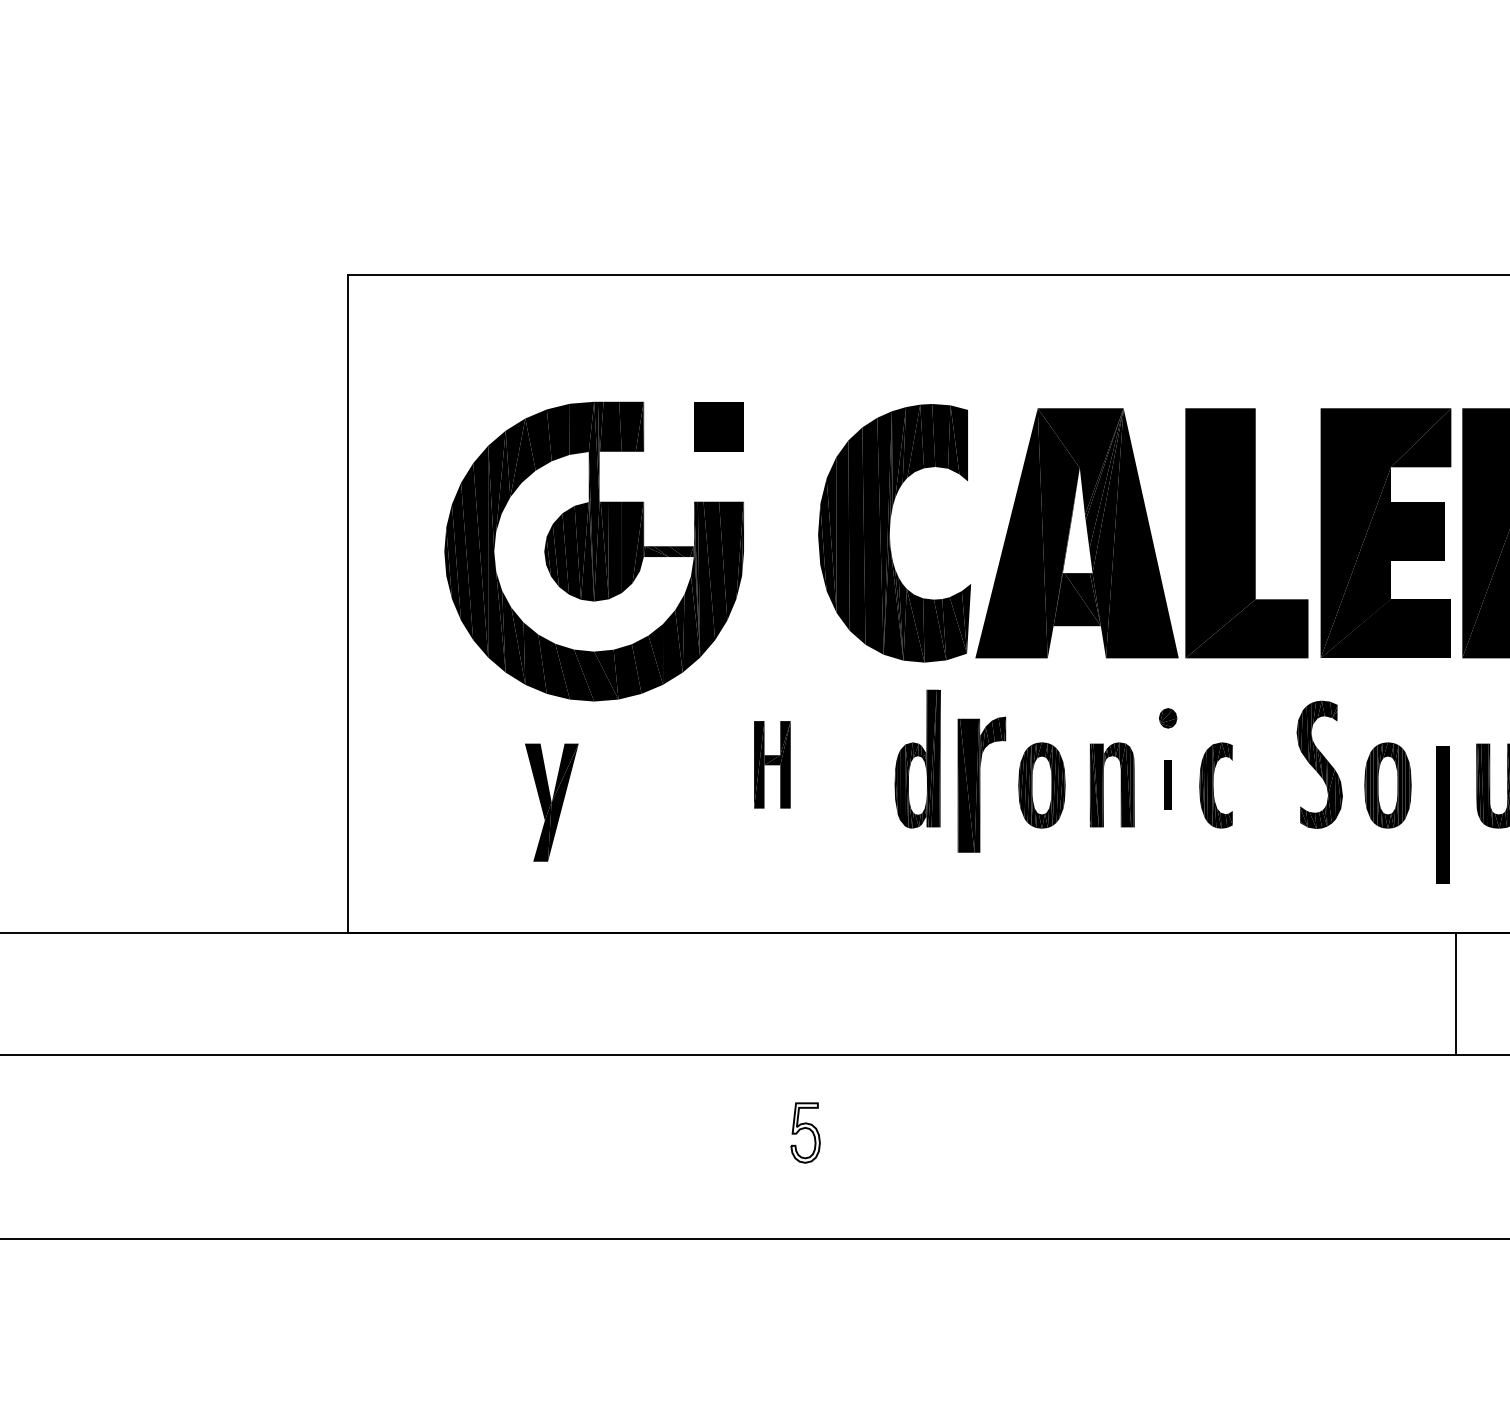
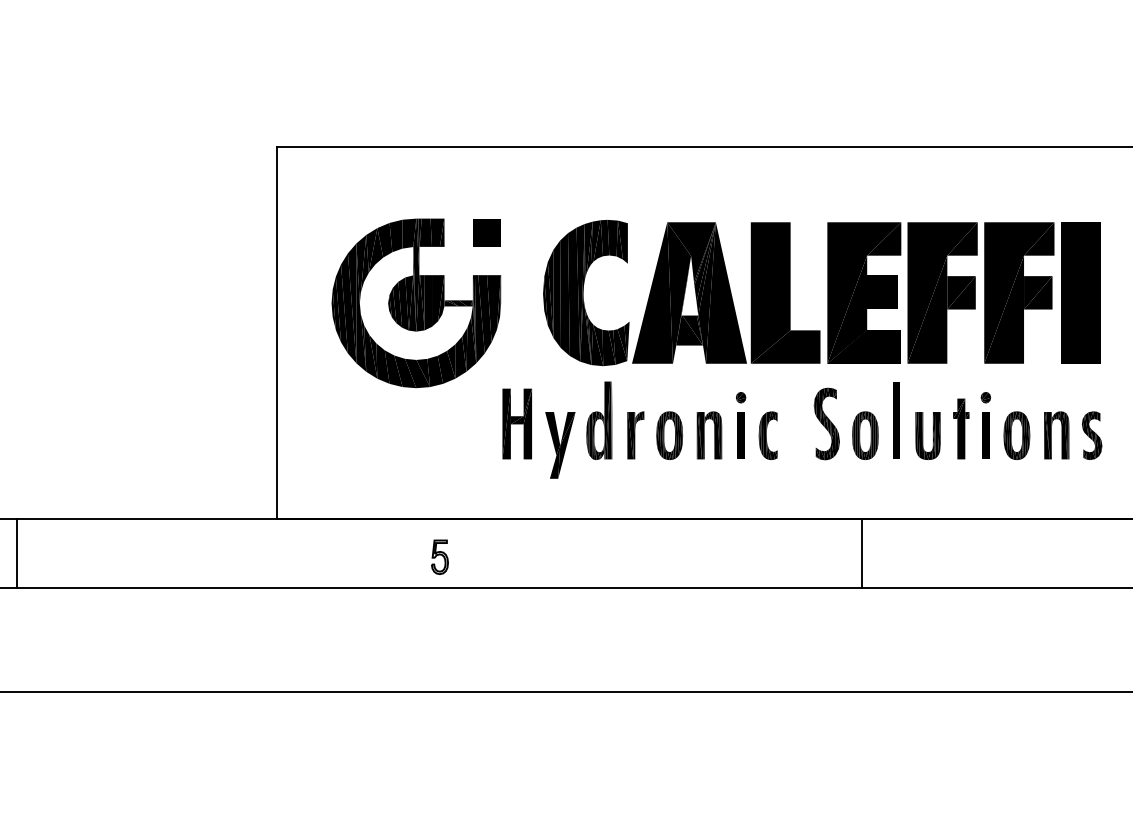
part: (771, 763) -> (516, 423), size x1.43
part: (981, 785) -> (635, 435), size x0.62
part: (1167, 785) -> (740, 435), size x1.67
part: (552, 802) -> (560, 445), moved
part: (1442, 815) -> (896, 420), moved
line: (1455, 993) -> (861, 553), moved
part: (804, 1131) -> (439, 556), moved

